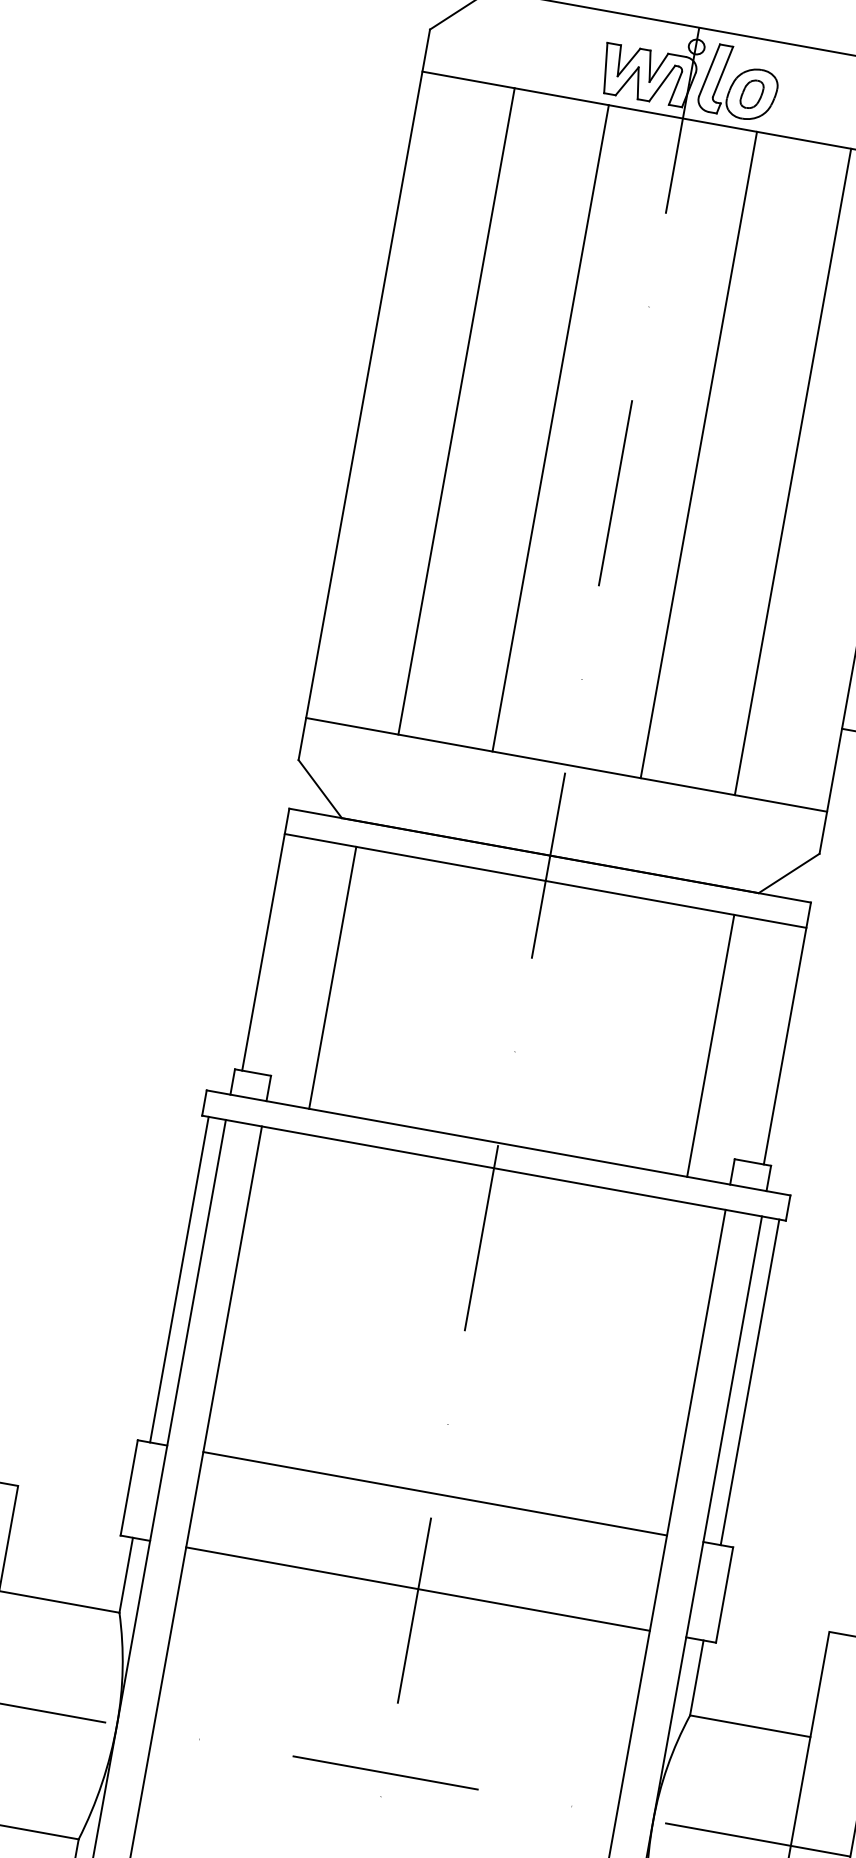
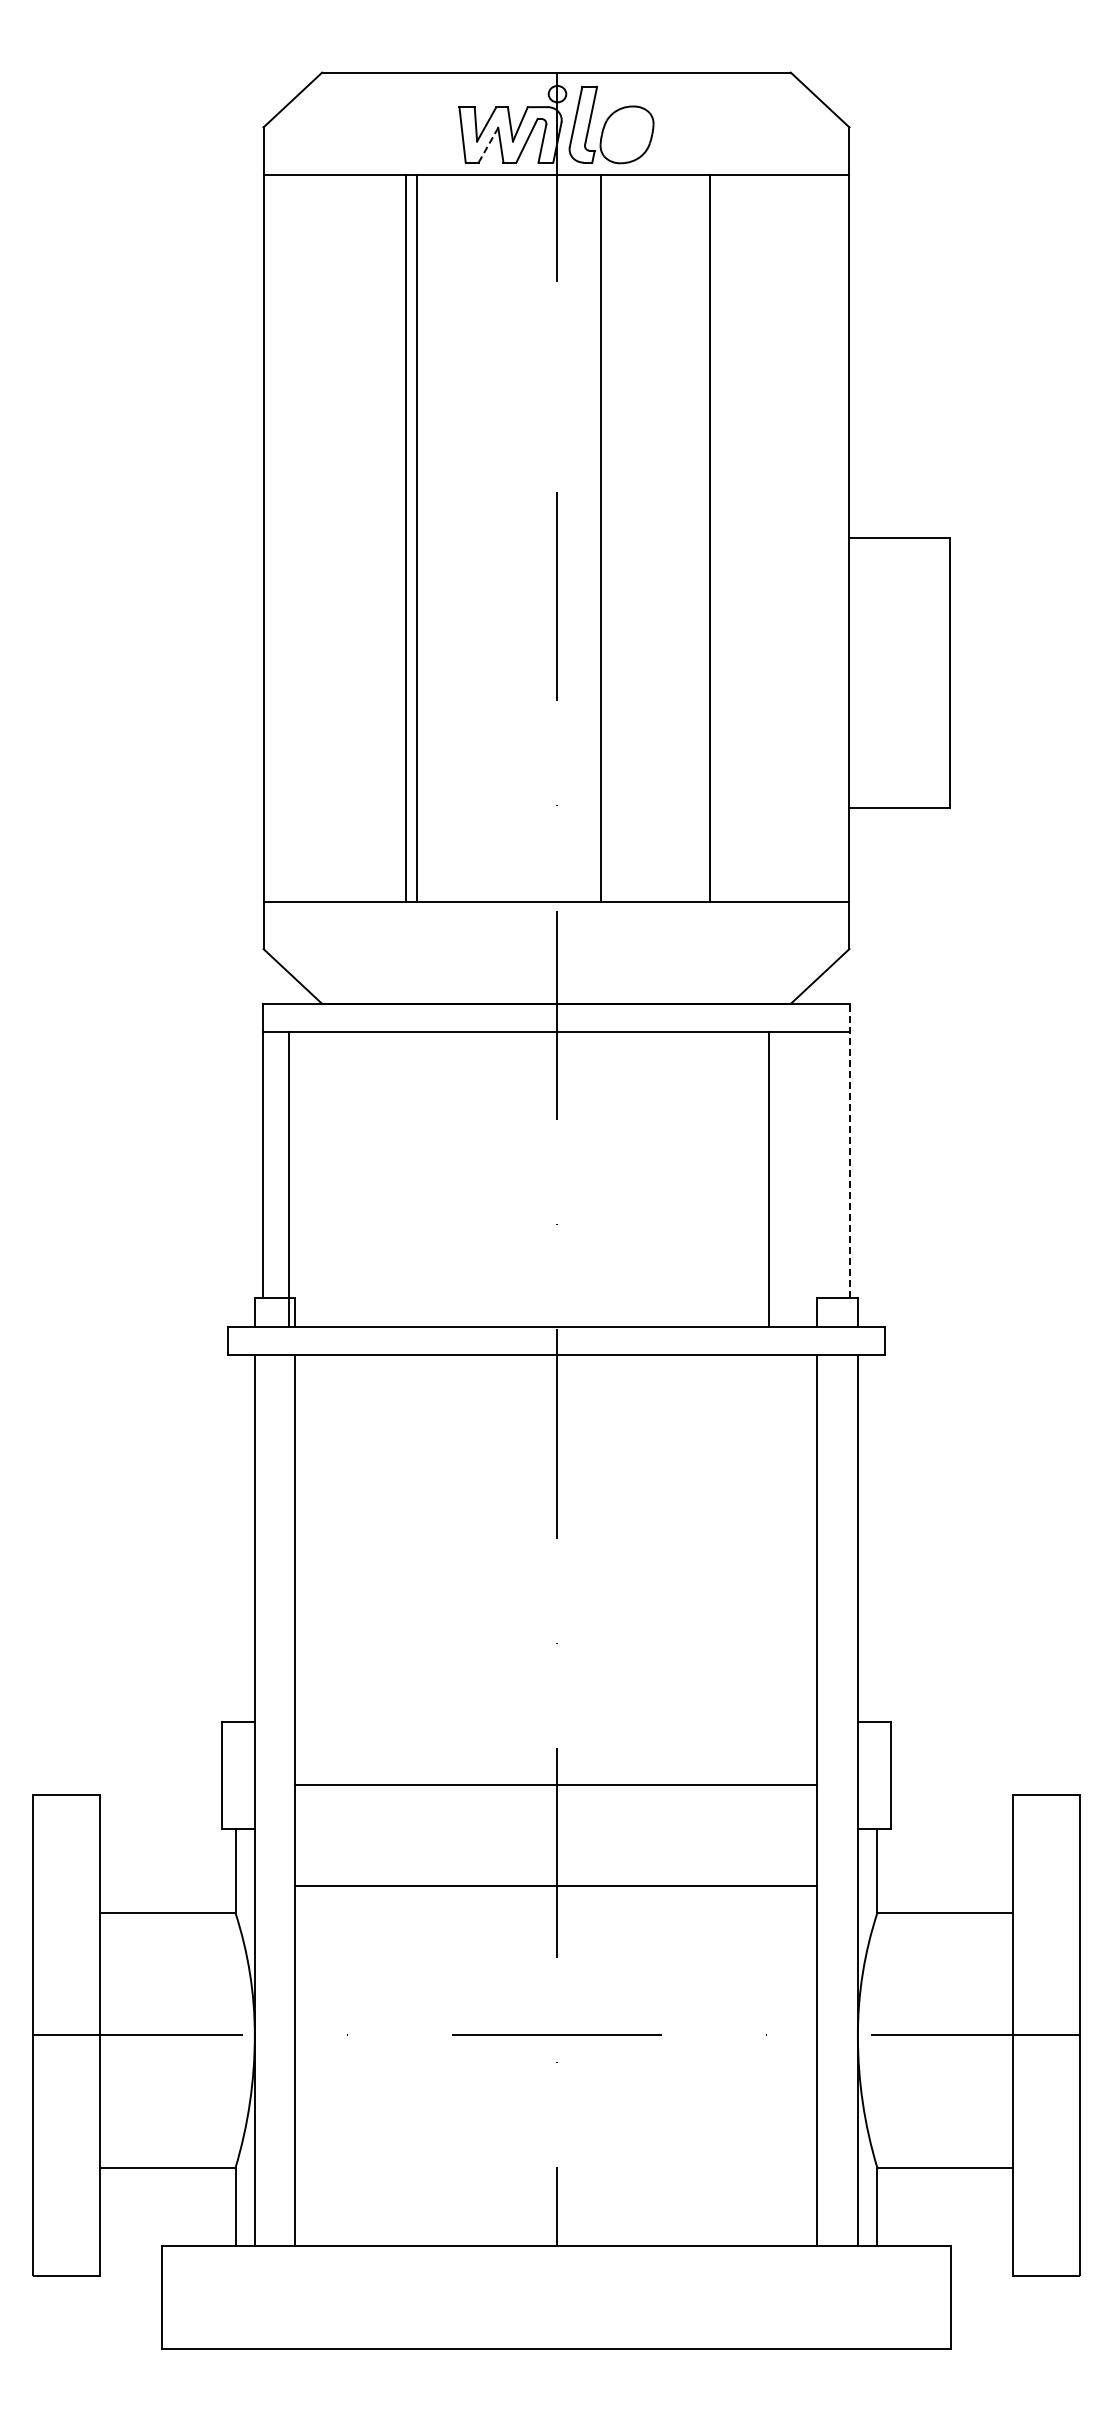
line: (627, 81) -> (488, 145), solid -> dashed
part: (751, 93) -> (626, 134), removed
line: (456, 410) -> (406, 537), moved
line: (551, 427) -> (417, 537), moved
line: (698, 454) -> (600, 537), moved
line: (792, 471) -> (709, 537), moved
line: (332, 977) -> (289, 1179), moved
line: (787, 1032) -> (849, 1150), solid -> dashed
line: (179, 1279) -> (235, 1538), removed
line: (750, 1382) -> (877, 1538), removed
line: (434, 1493) -> (555, 1784), moved
line: (417, 1588) -> (555, 1885), moved

